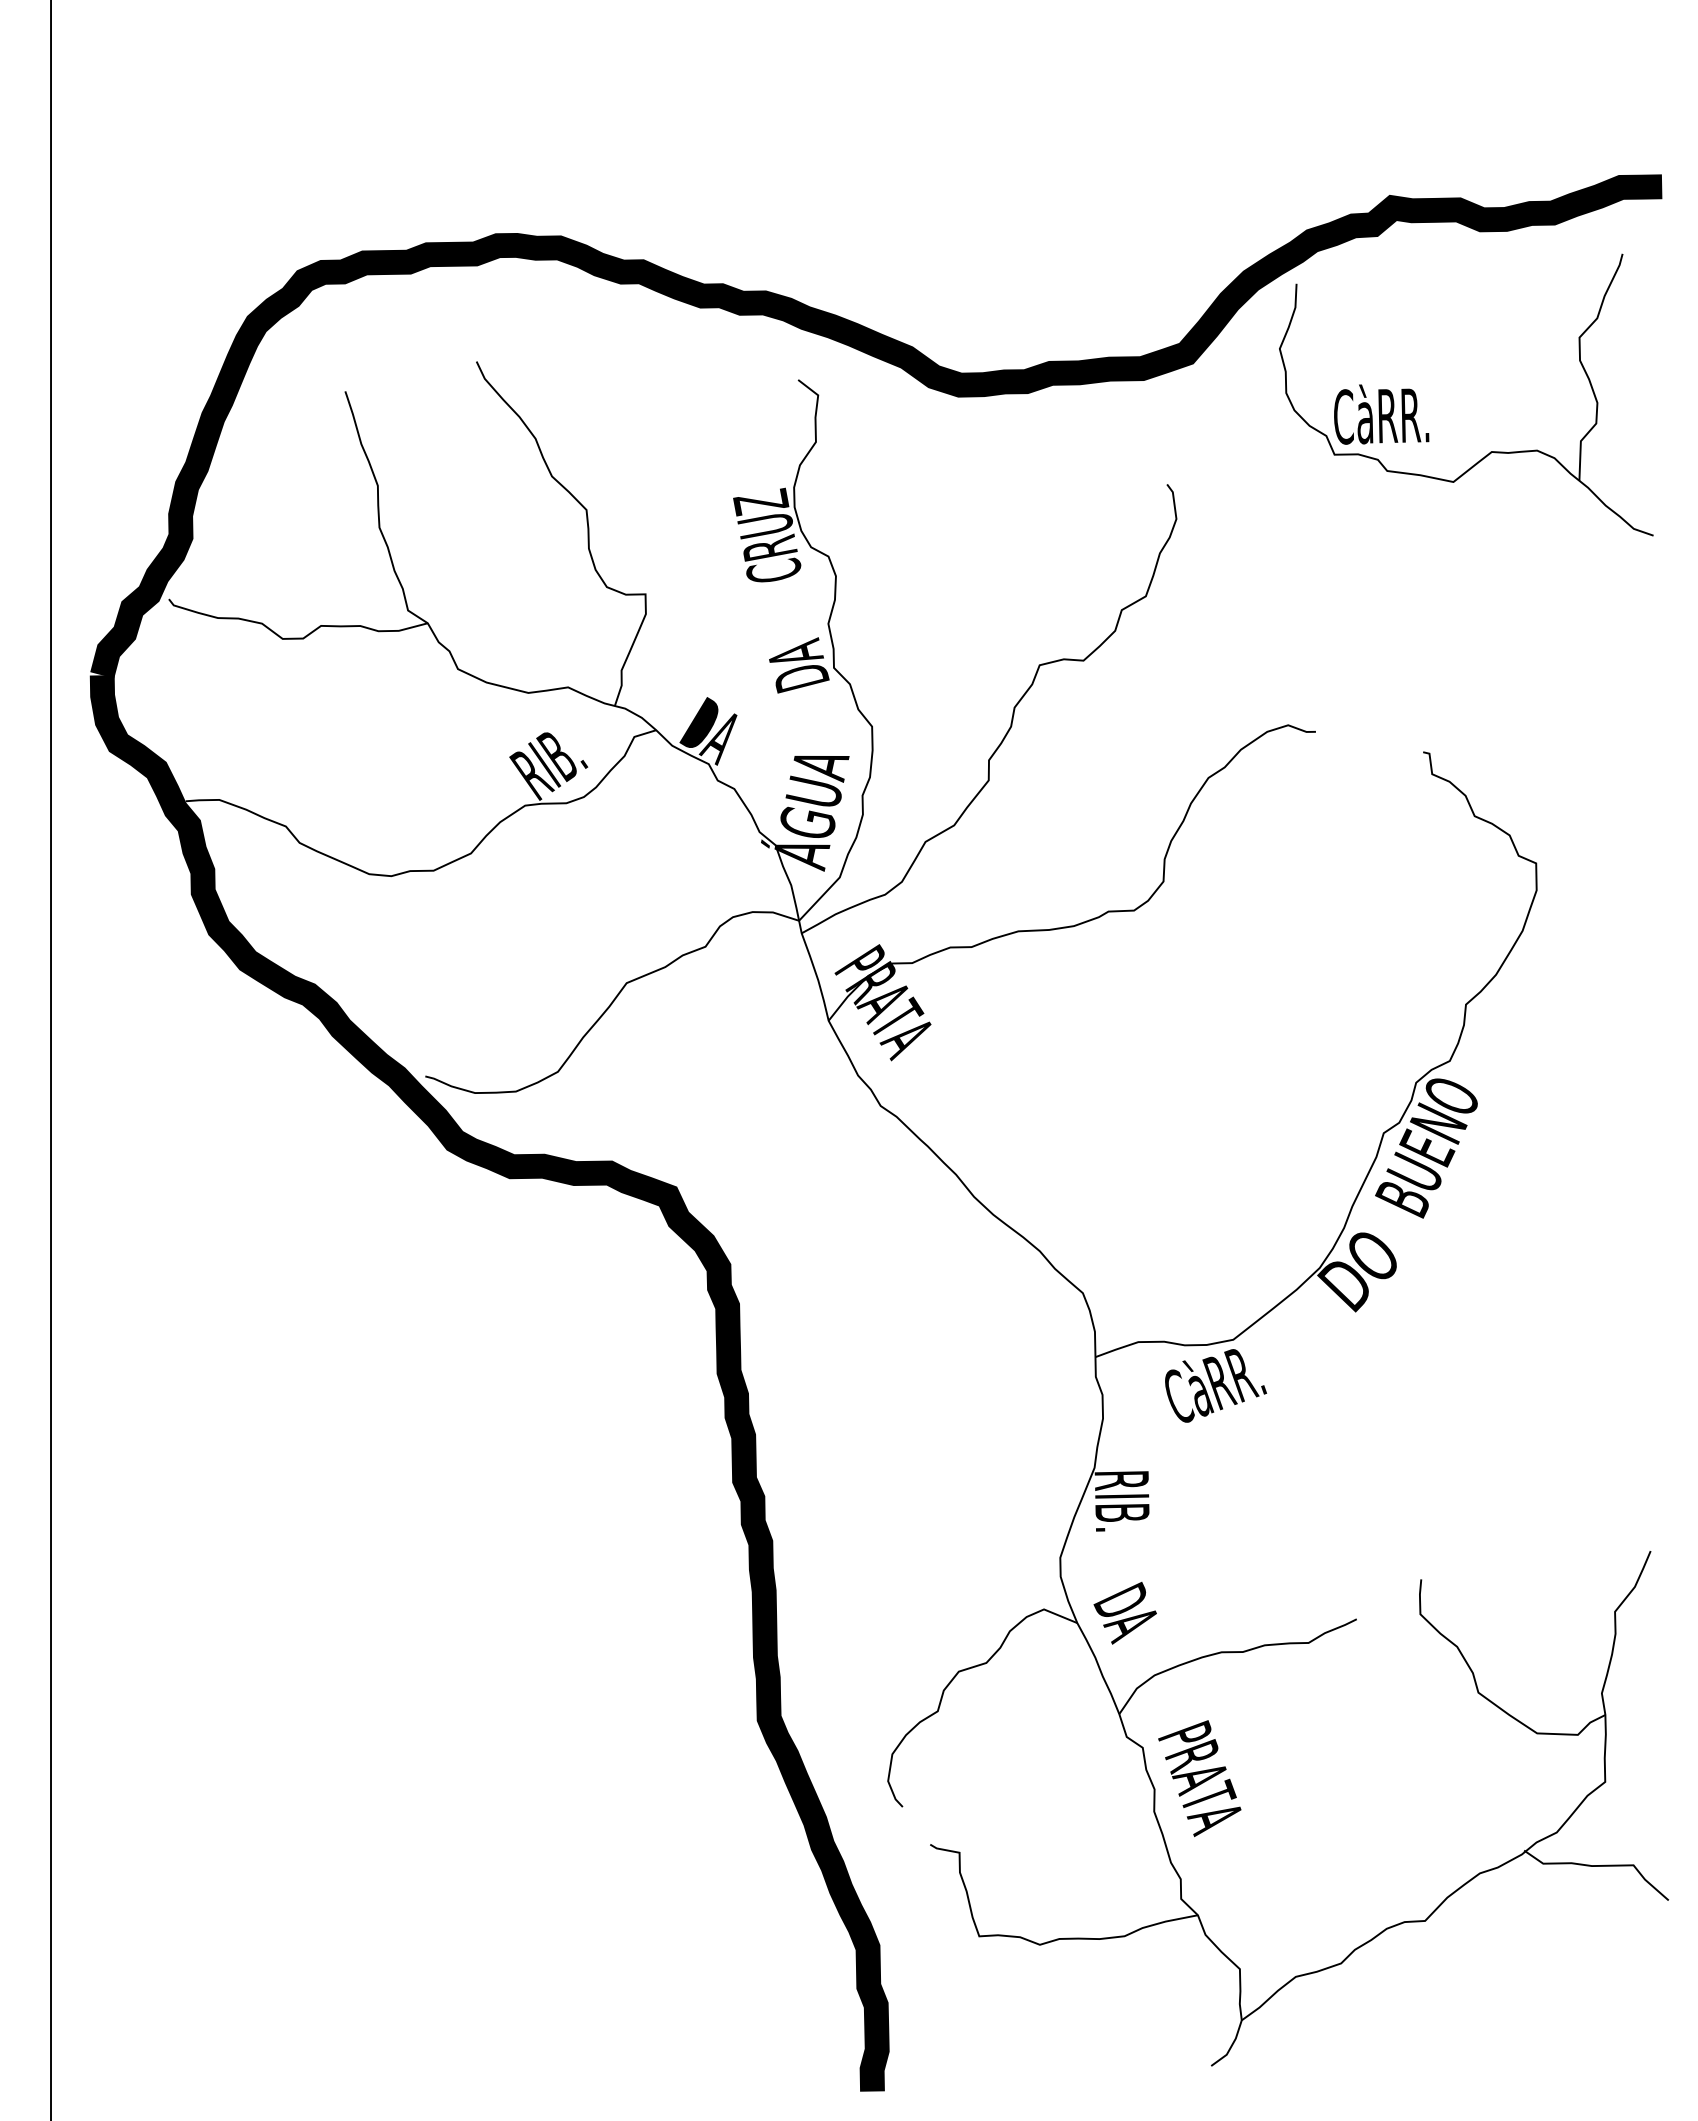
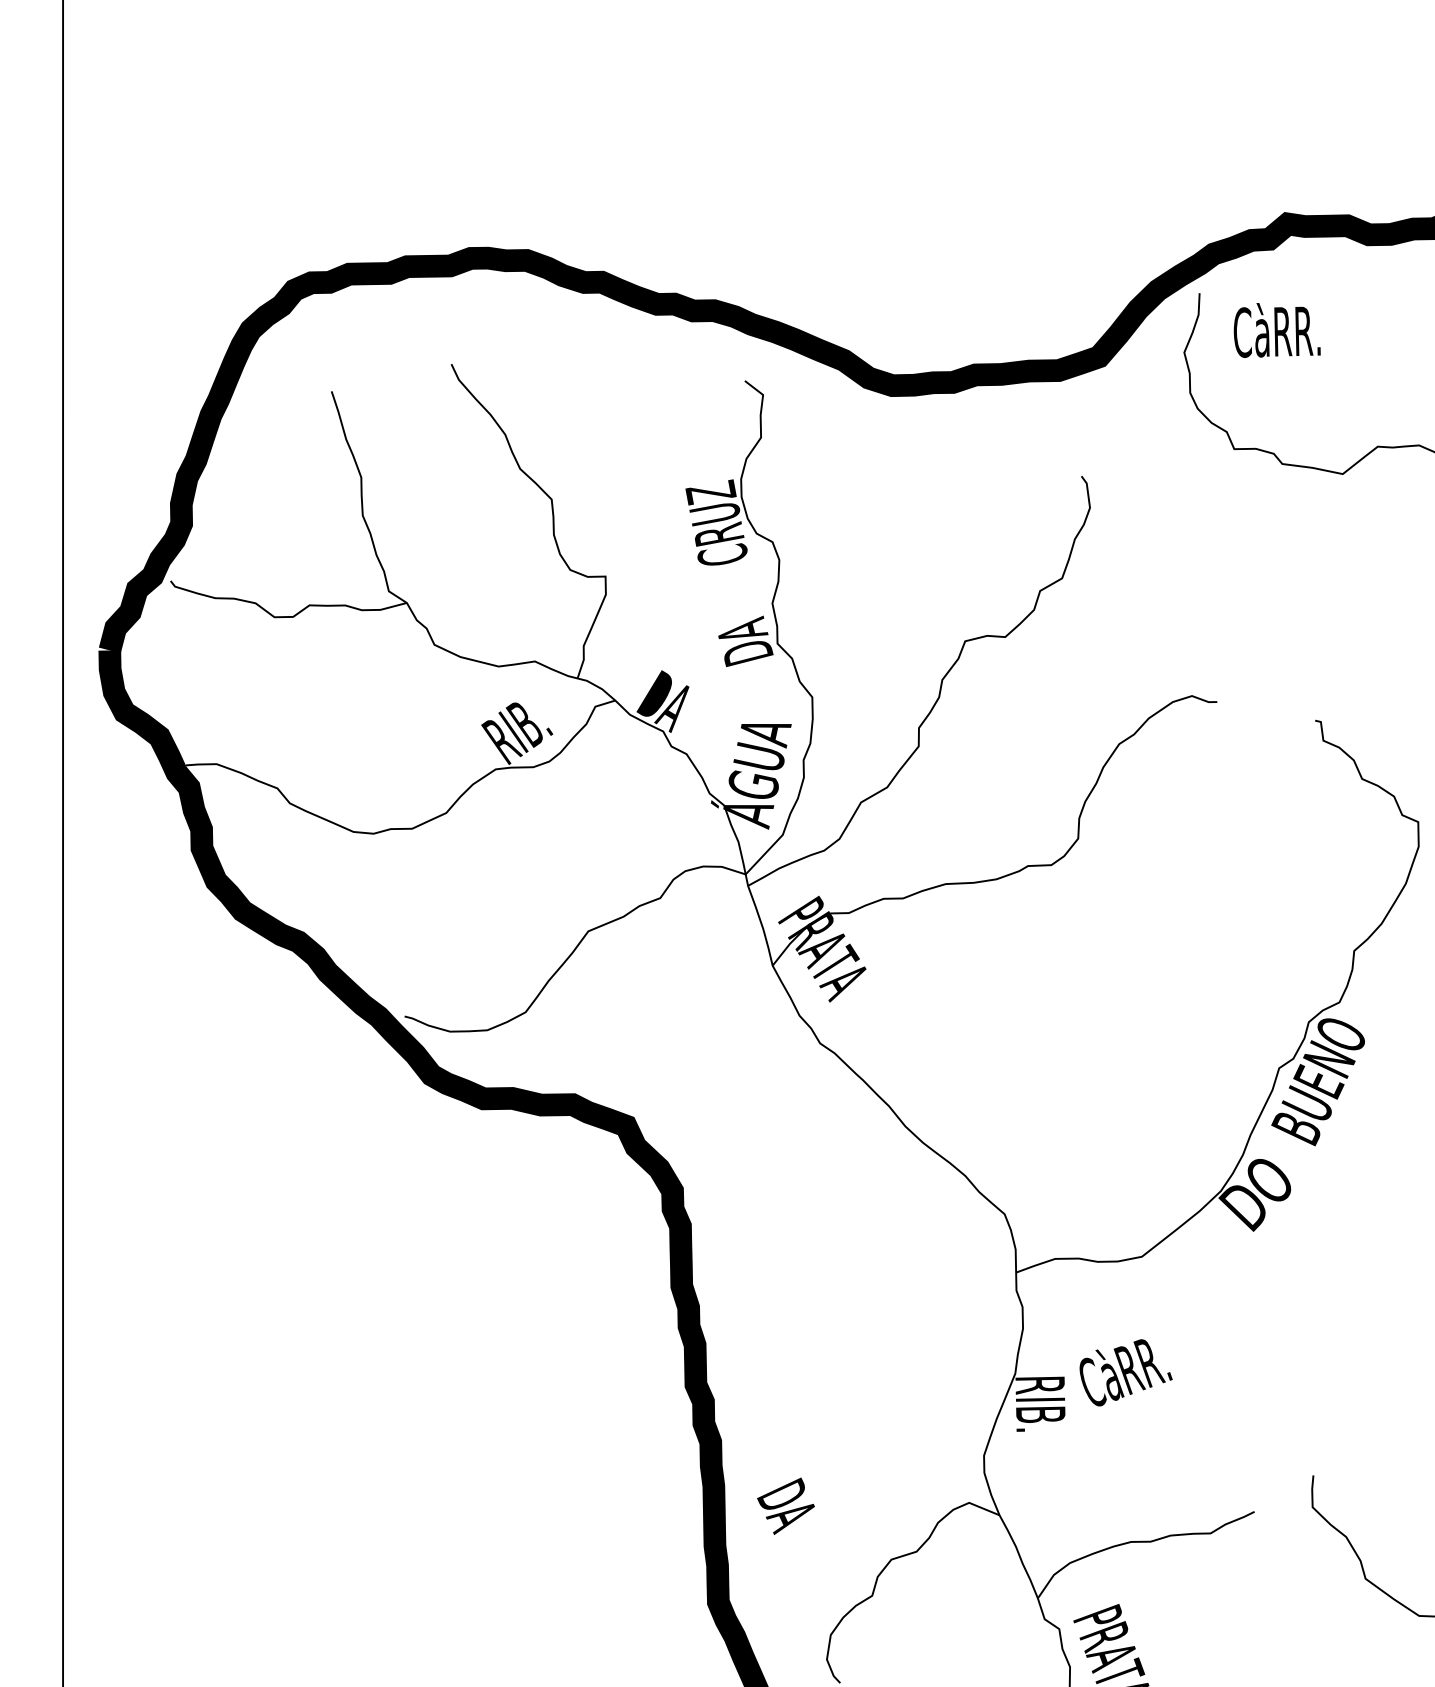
text: (1381, 414) -> (1277, 330), moved
text: (1215, 1385) -> (1125, 1372), moved
text: (1124, 1612) -> (785, 1505), moved

